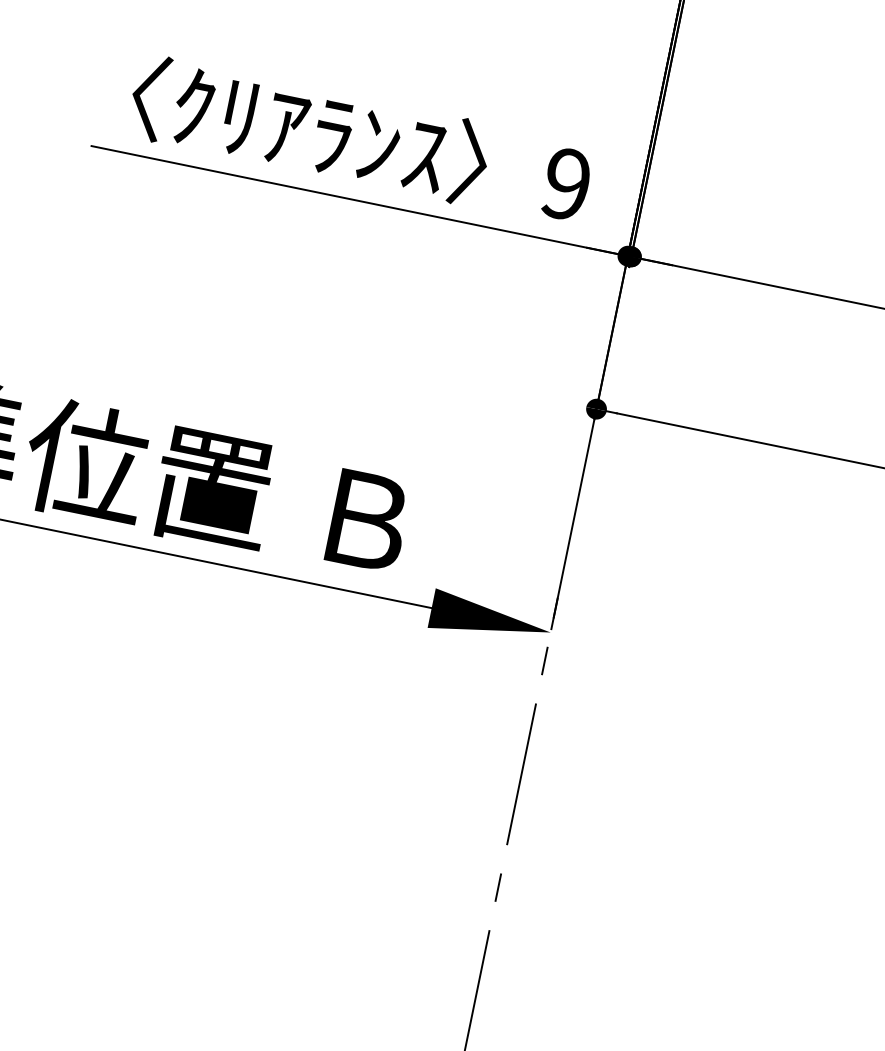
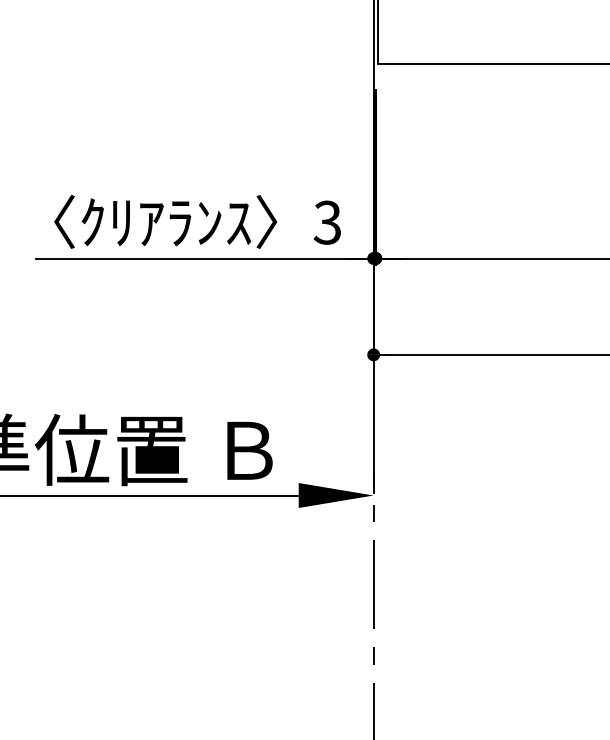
text: (564, 183) -> (326, 222), 9 -> 3

